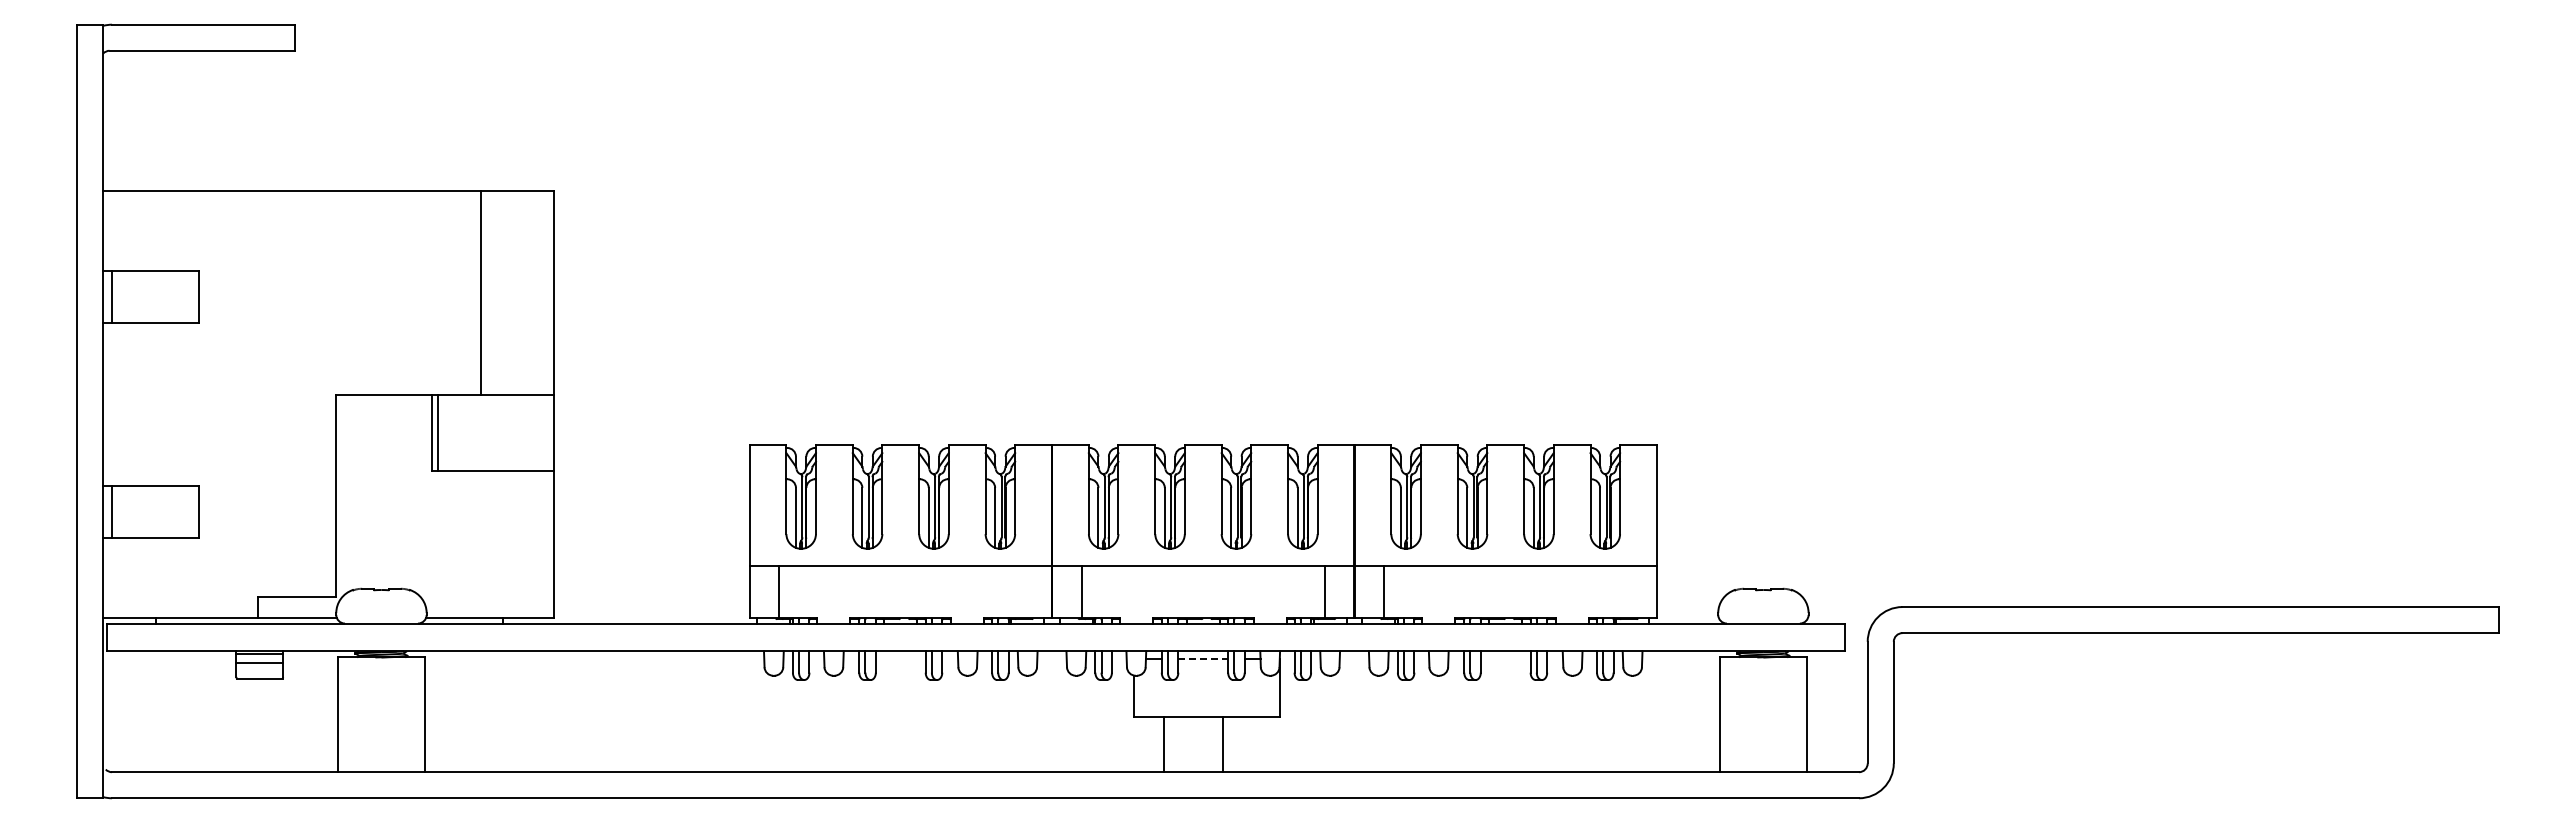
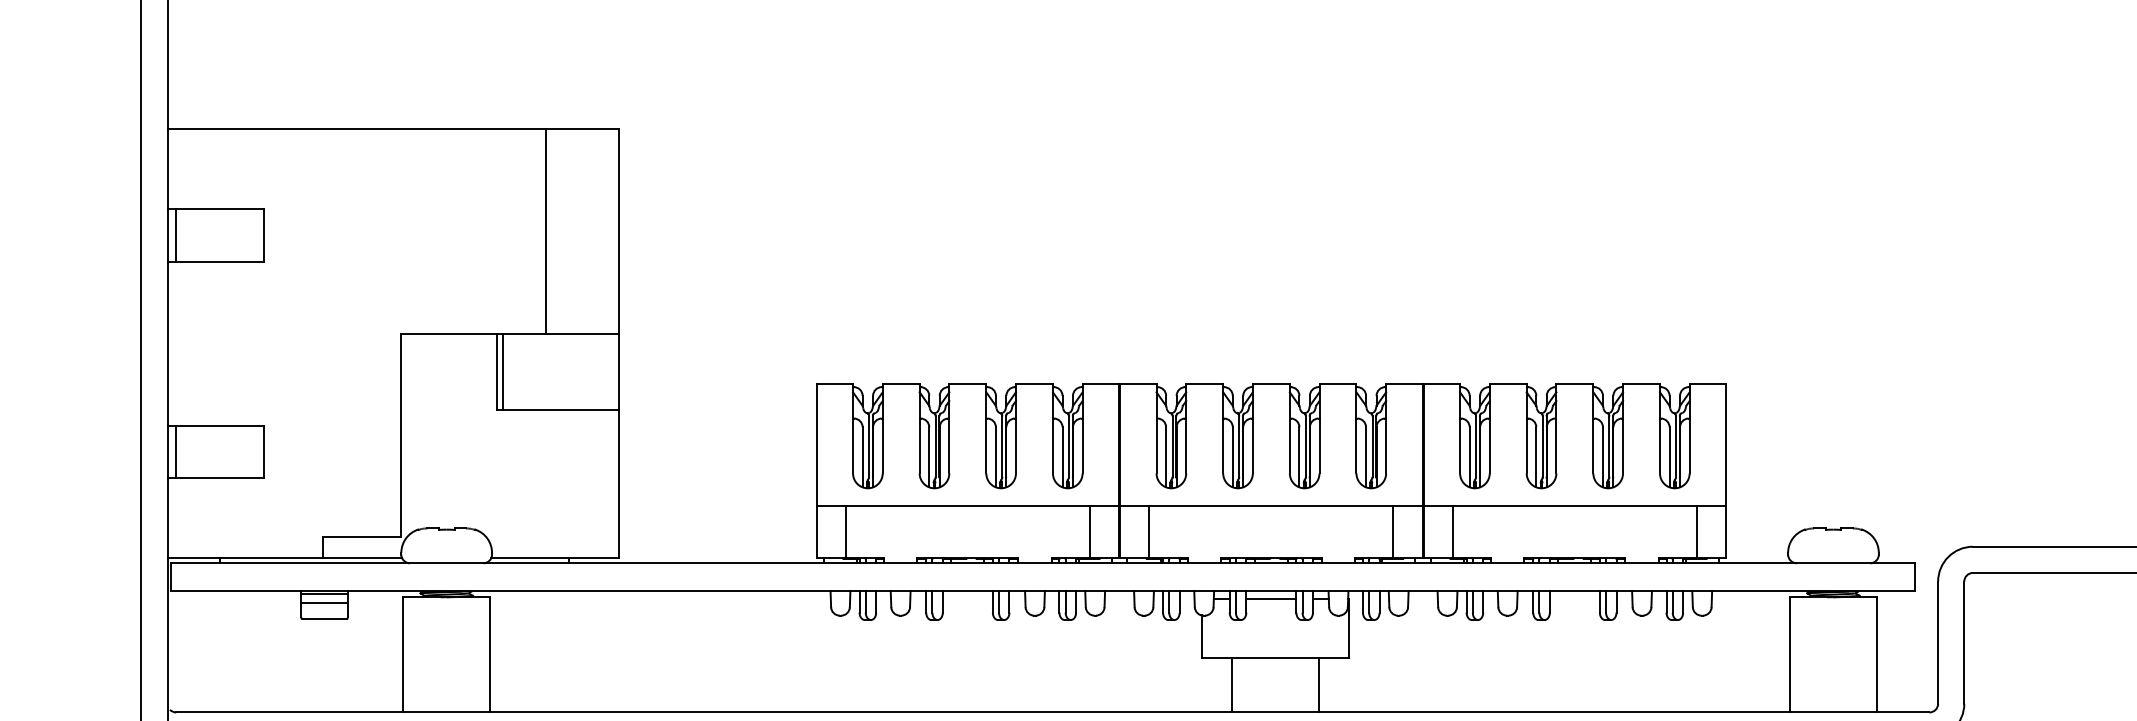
line: (1022, 592) -> (1089, 532), added
line: (1627, 592) -> (1697, 532), added
line: (1203, 659) -> (1271, 599), dashed -> solid
line: (1222, 744) -> (1318, 684), moved

